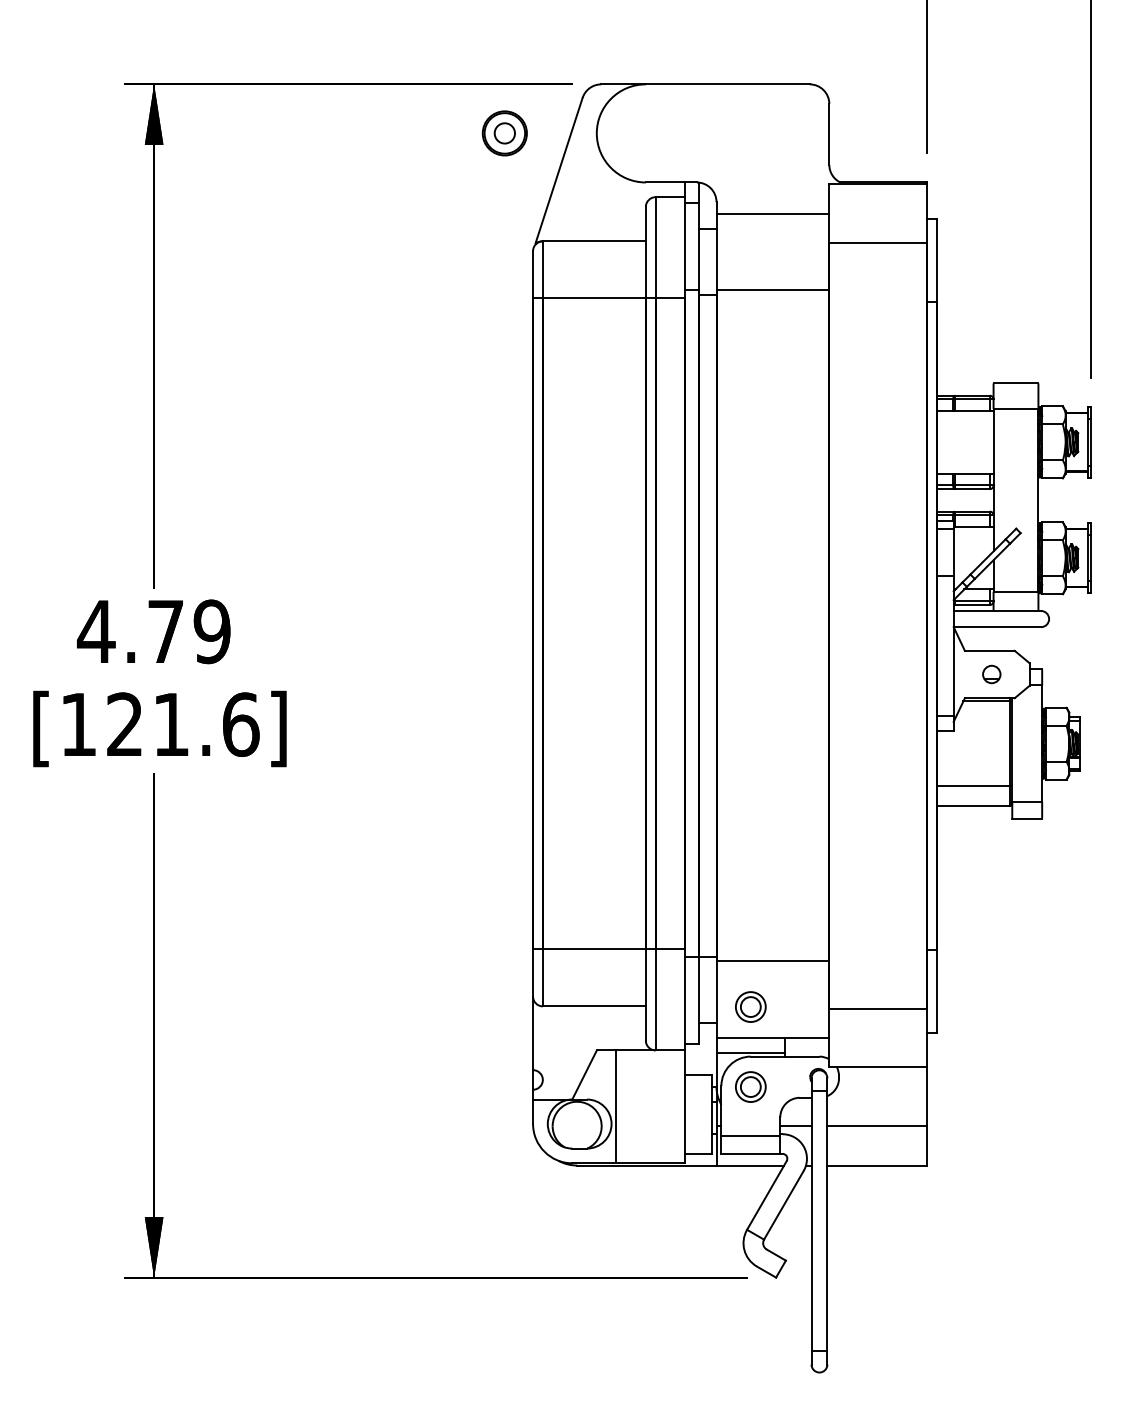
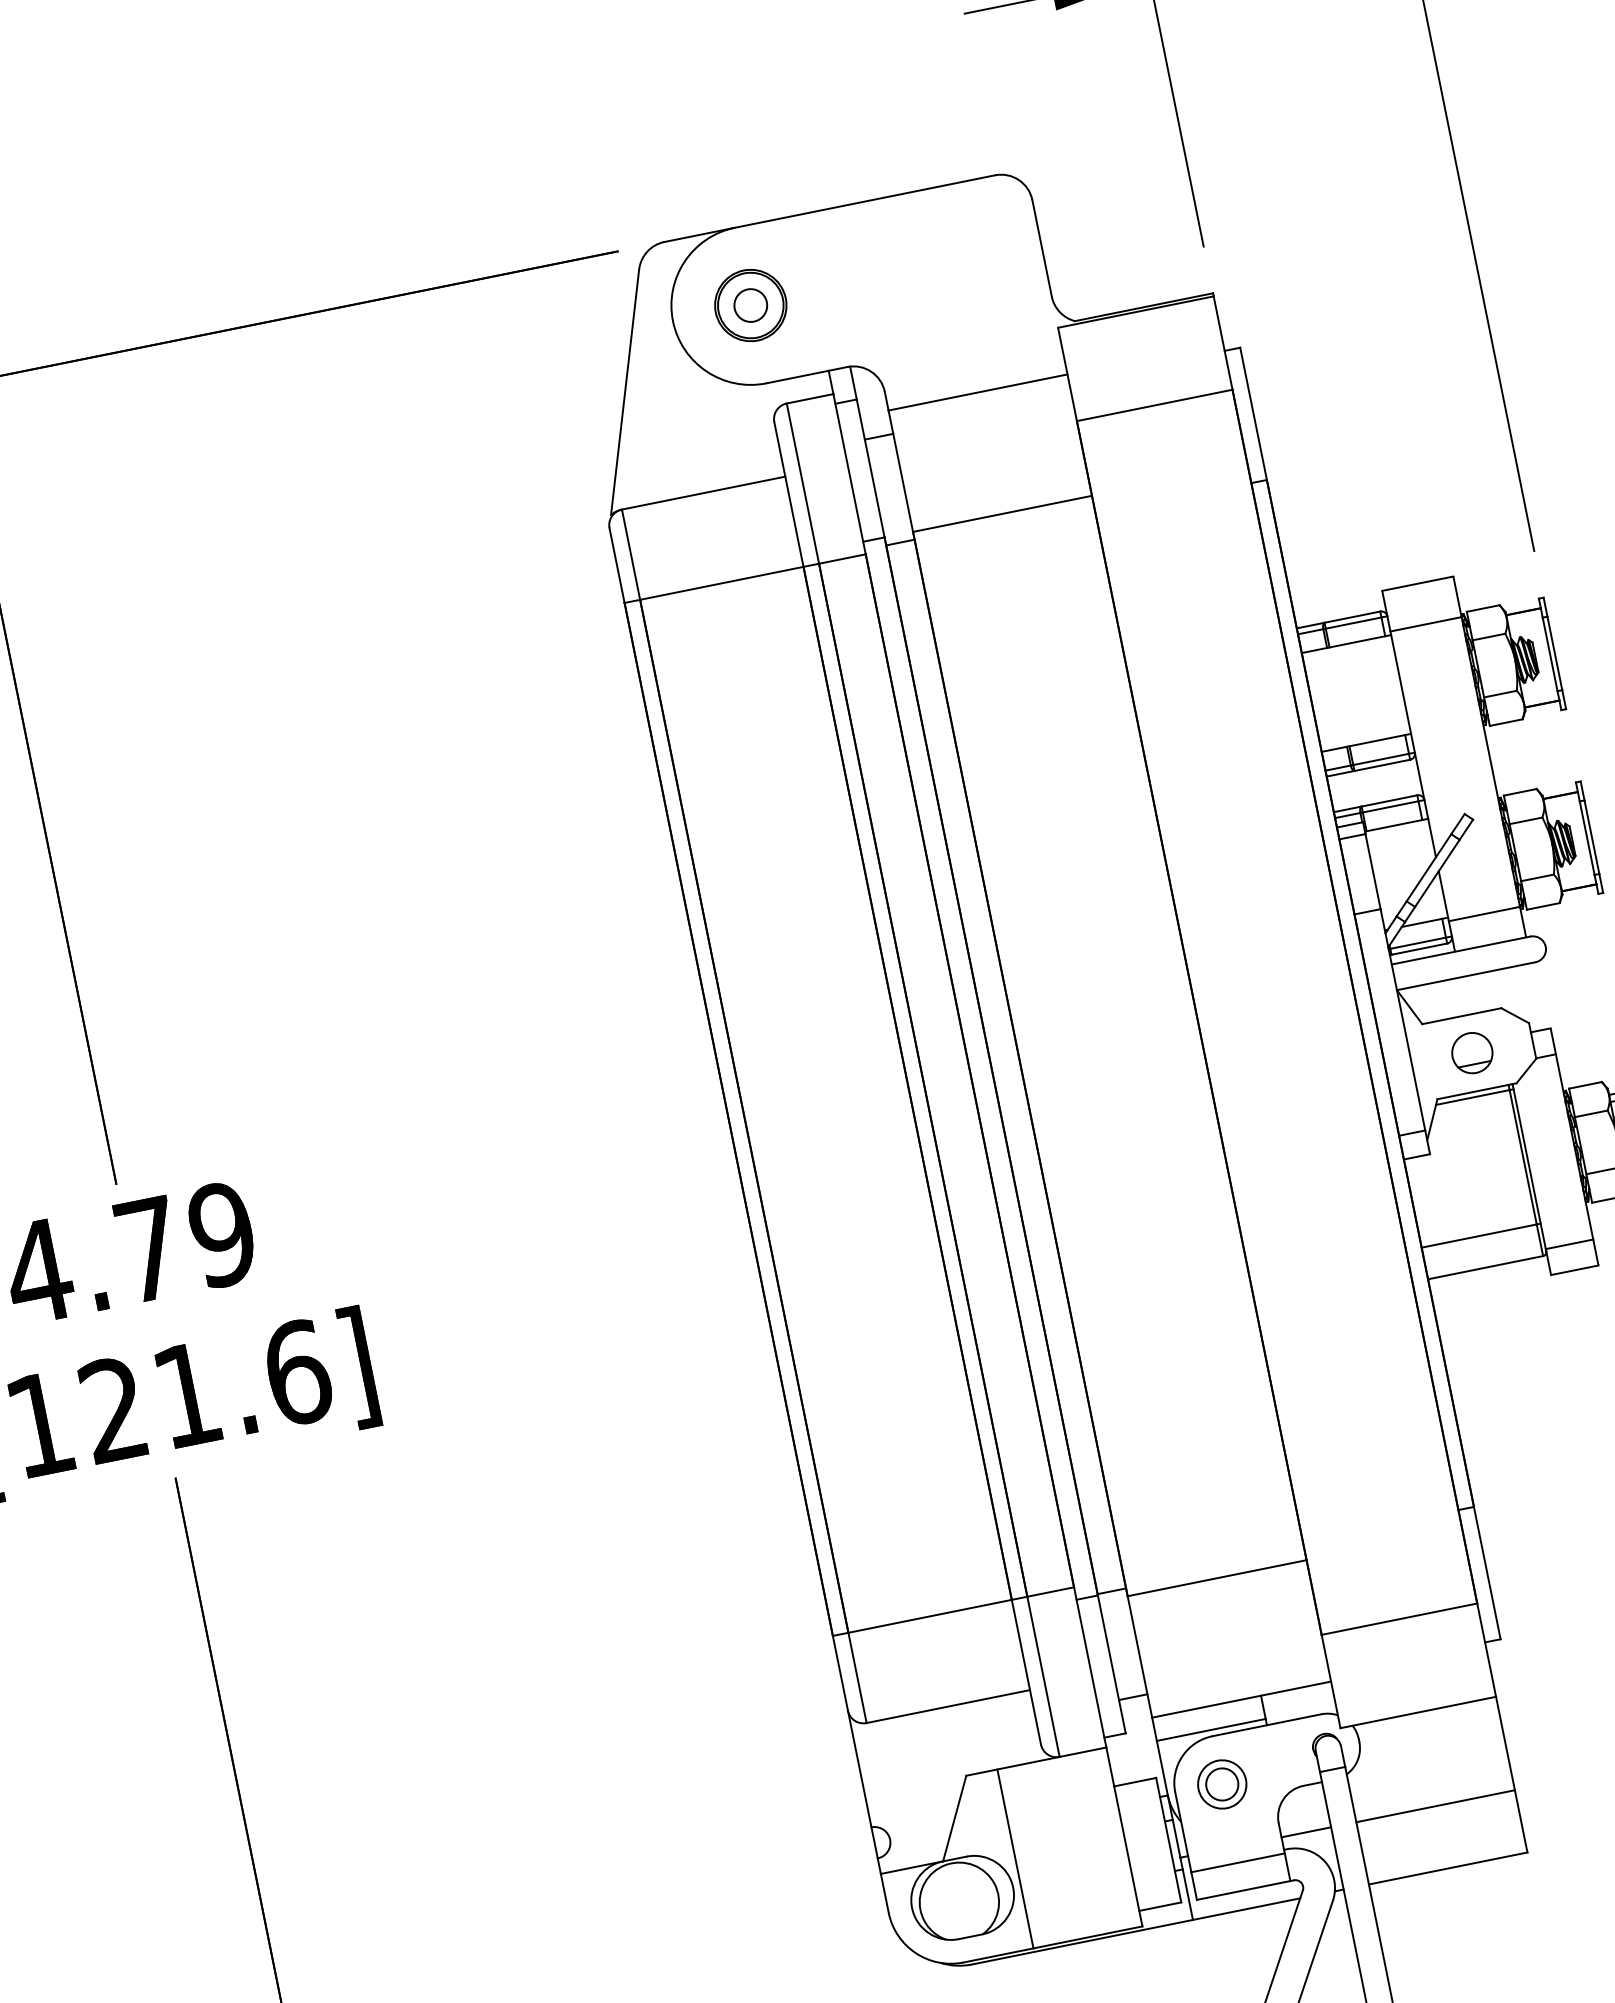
part: (504, 133) -> (750, 305), moved
part: (991, 674) -> (1472, 1053), size x1.43
part: (750, 1006) -> (1195, 1656), removed

